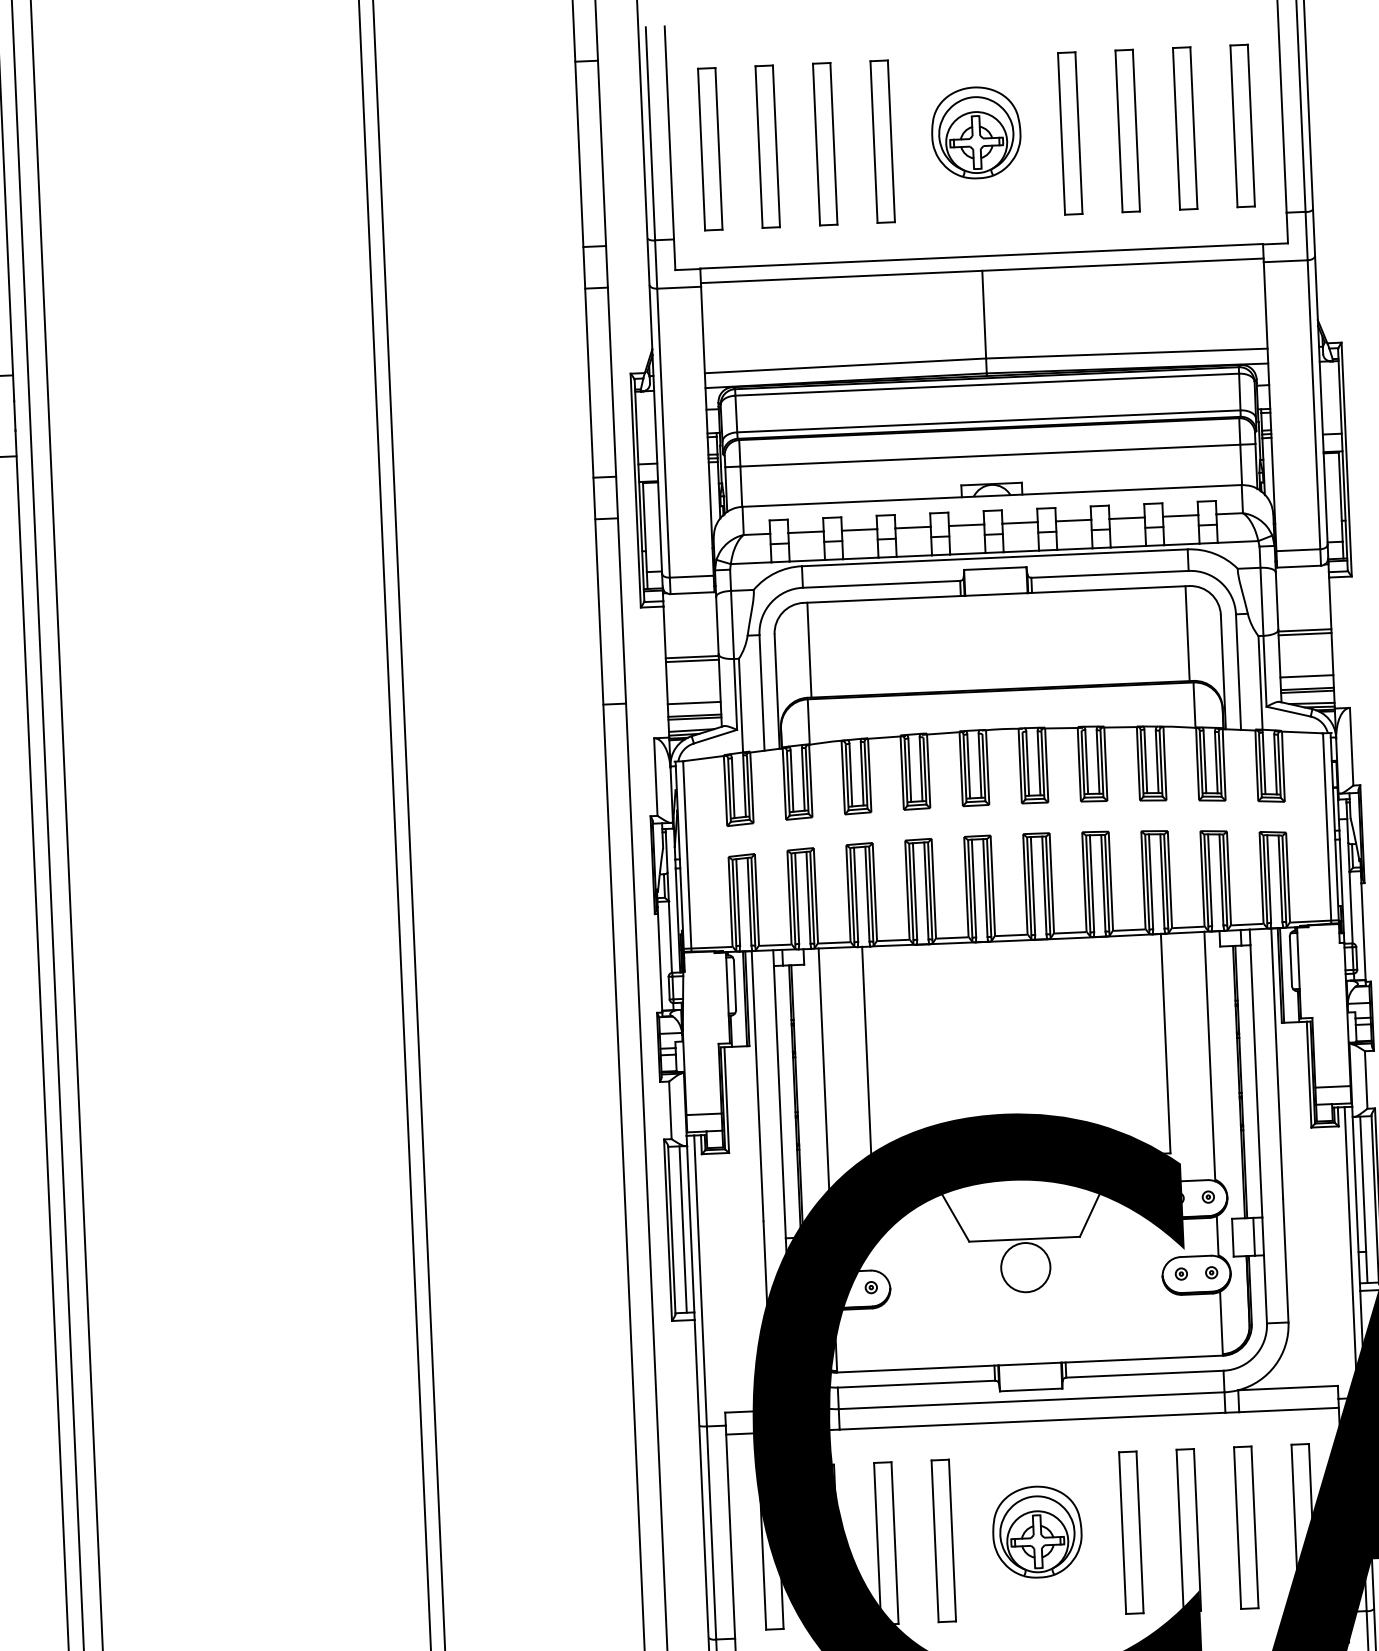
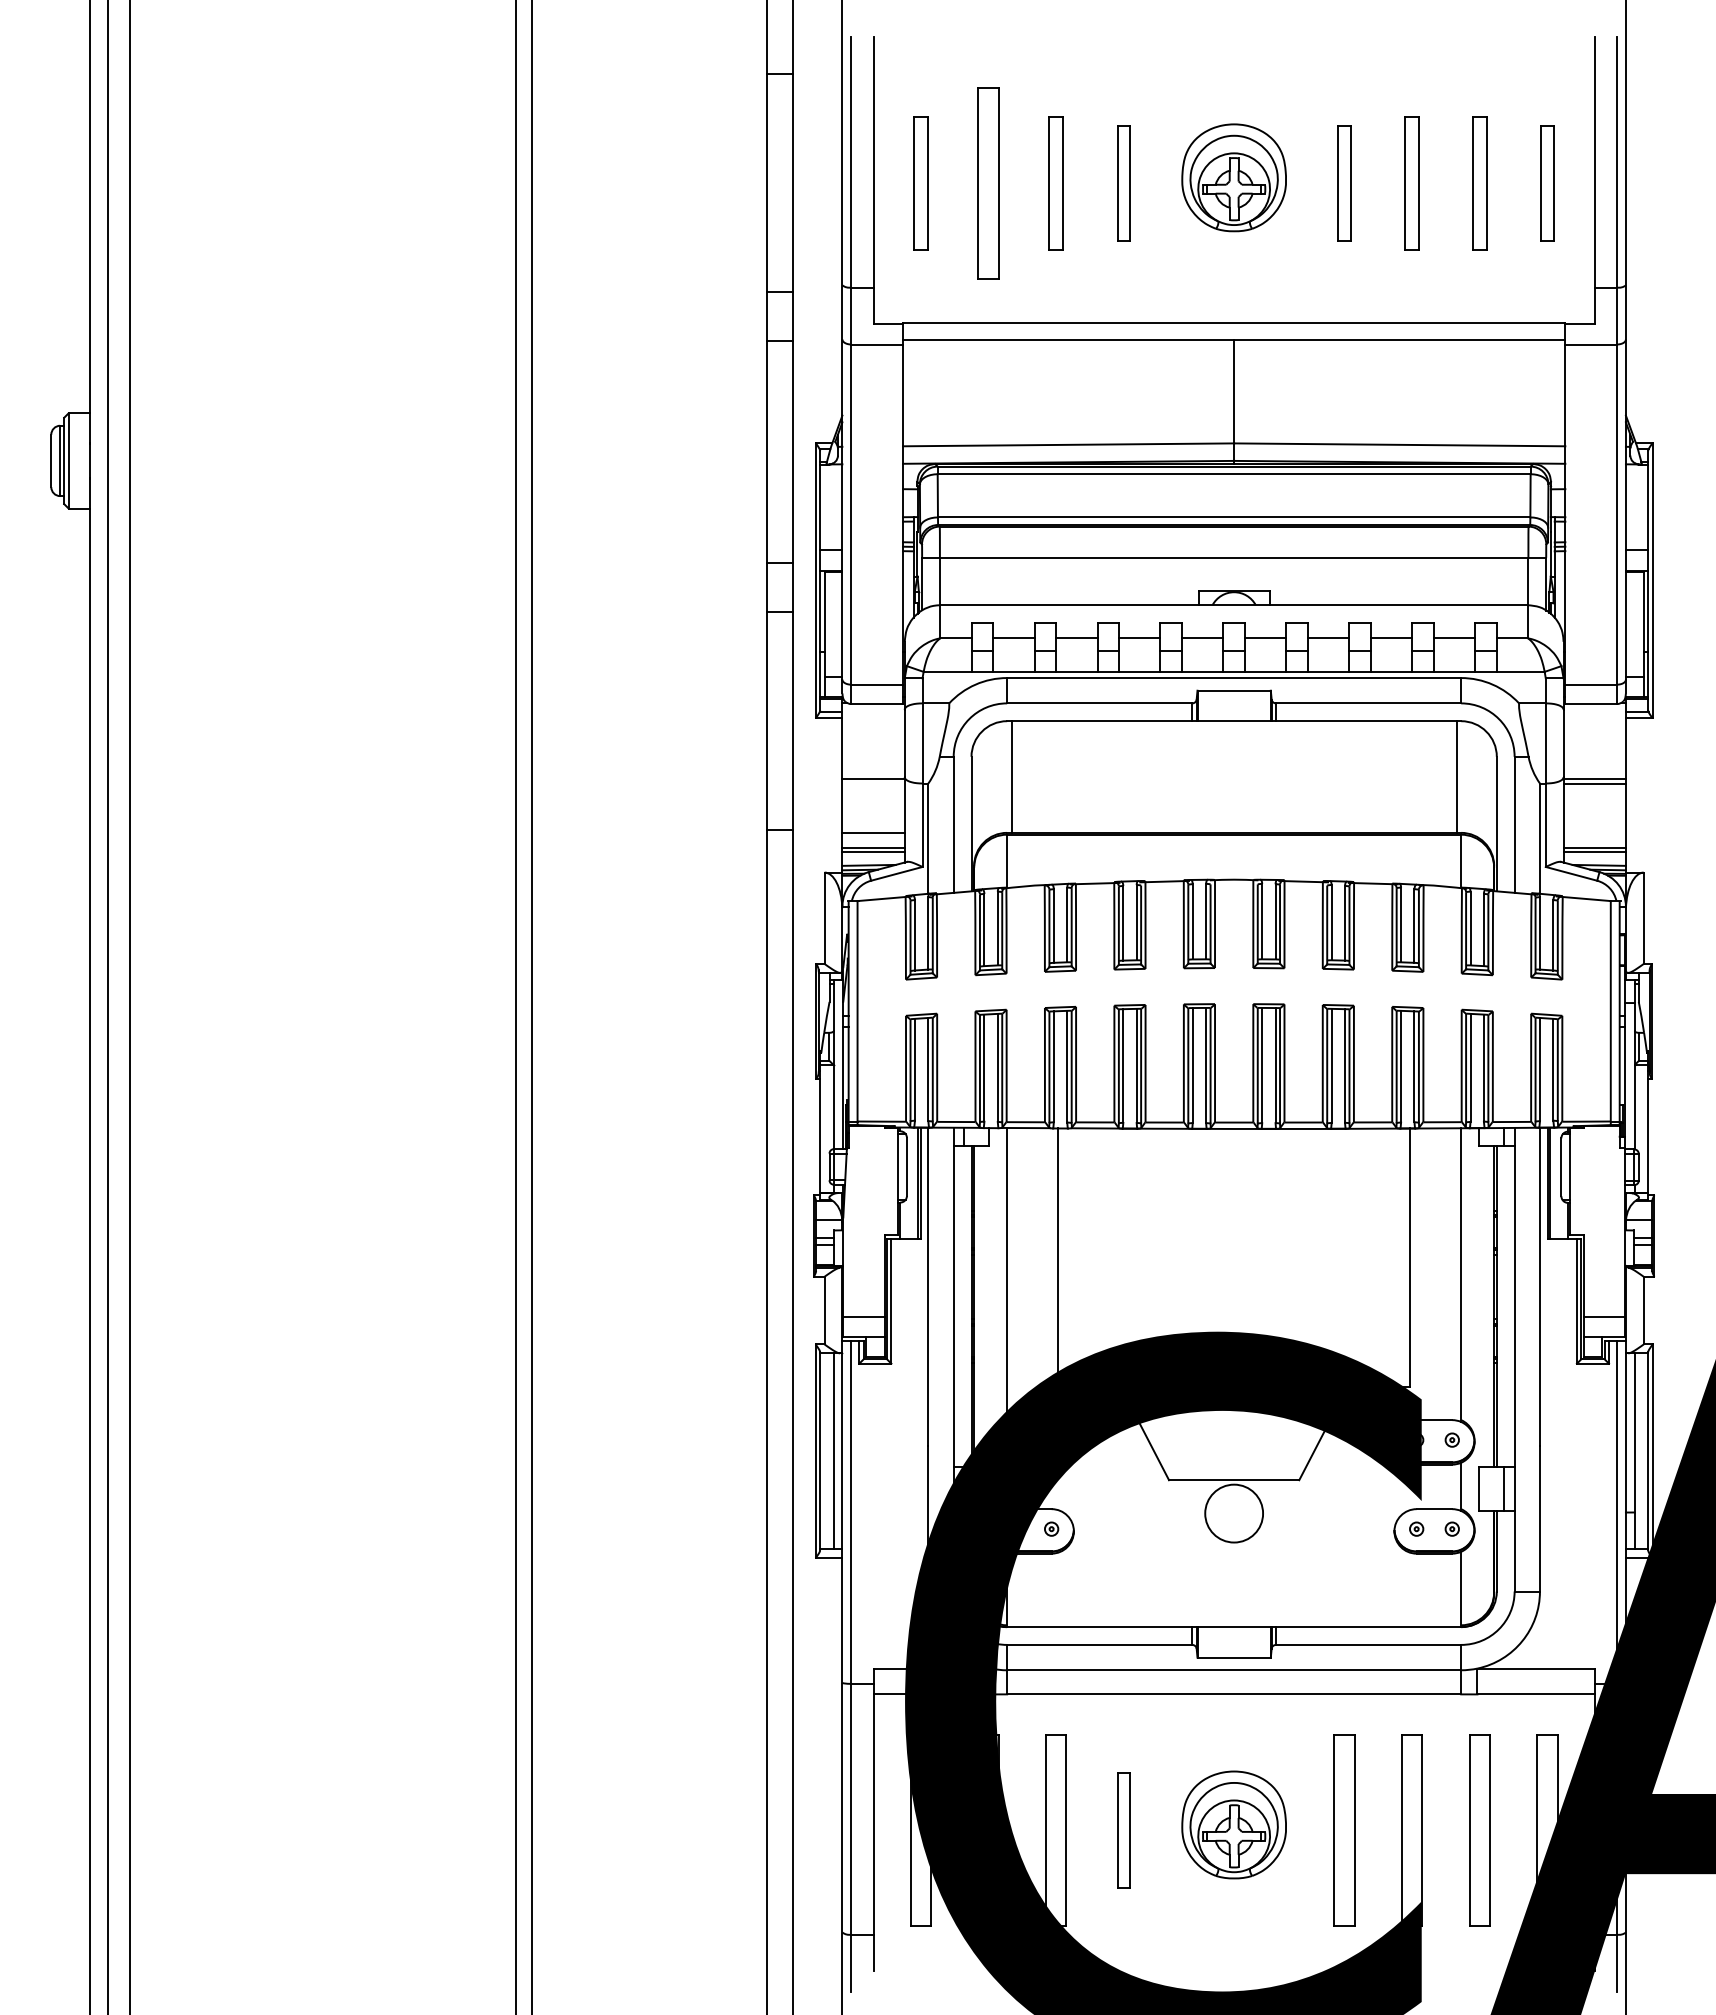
part: (1242, 126) -> (1547, 183), size x0.6
part: (1184, 128) -> (1479, 183), size x0.7
part: (1127, 131) -> (1411, 183), size x0.7
part: (1070, 133) -> (1344, 183), size x0.6
part: (882, 141) -> (1123, 183), size x0.6
part: (824, 144) -> (1055, 183), size x0.7
part: (710, 149) -> (920, 183), size x0.7
line: (692, 660) -> (873, 783), removed
line: (1306, 676) -> (1594, 833), removed
part: (943, 1540) -> (1123, 1830), size x0.6

